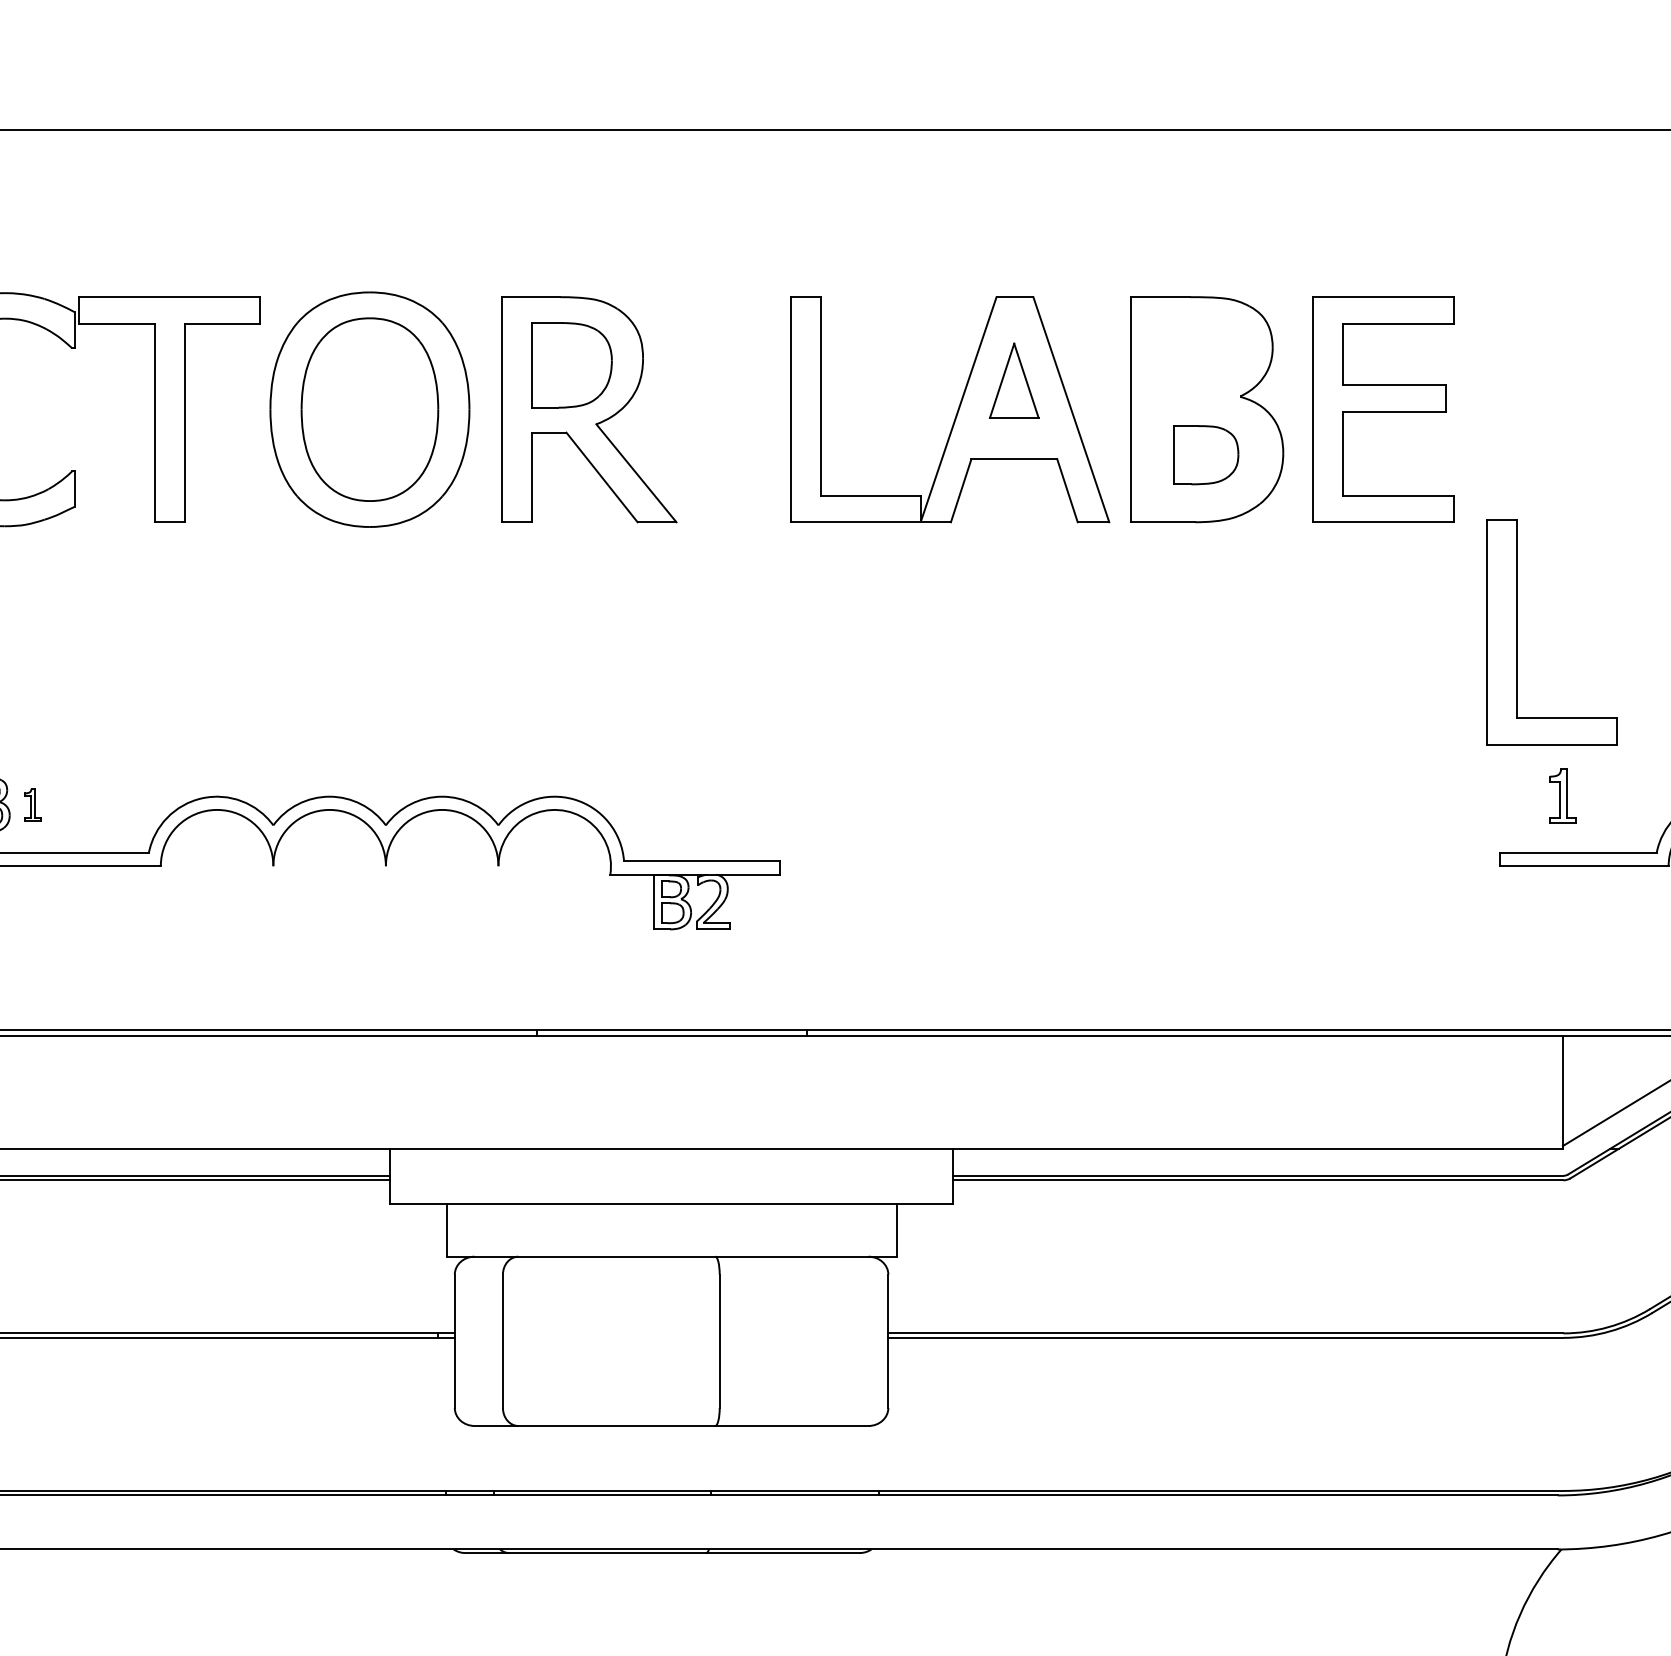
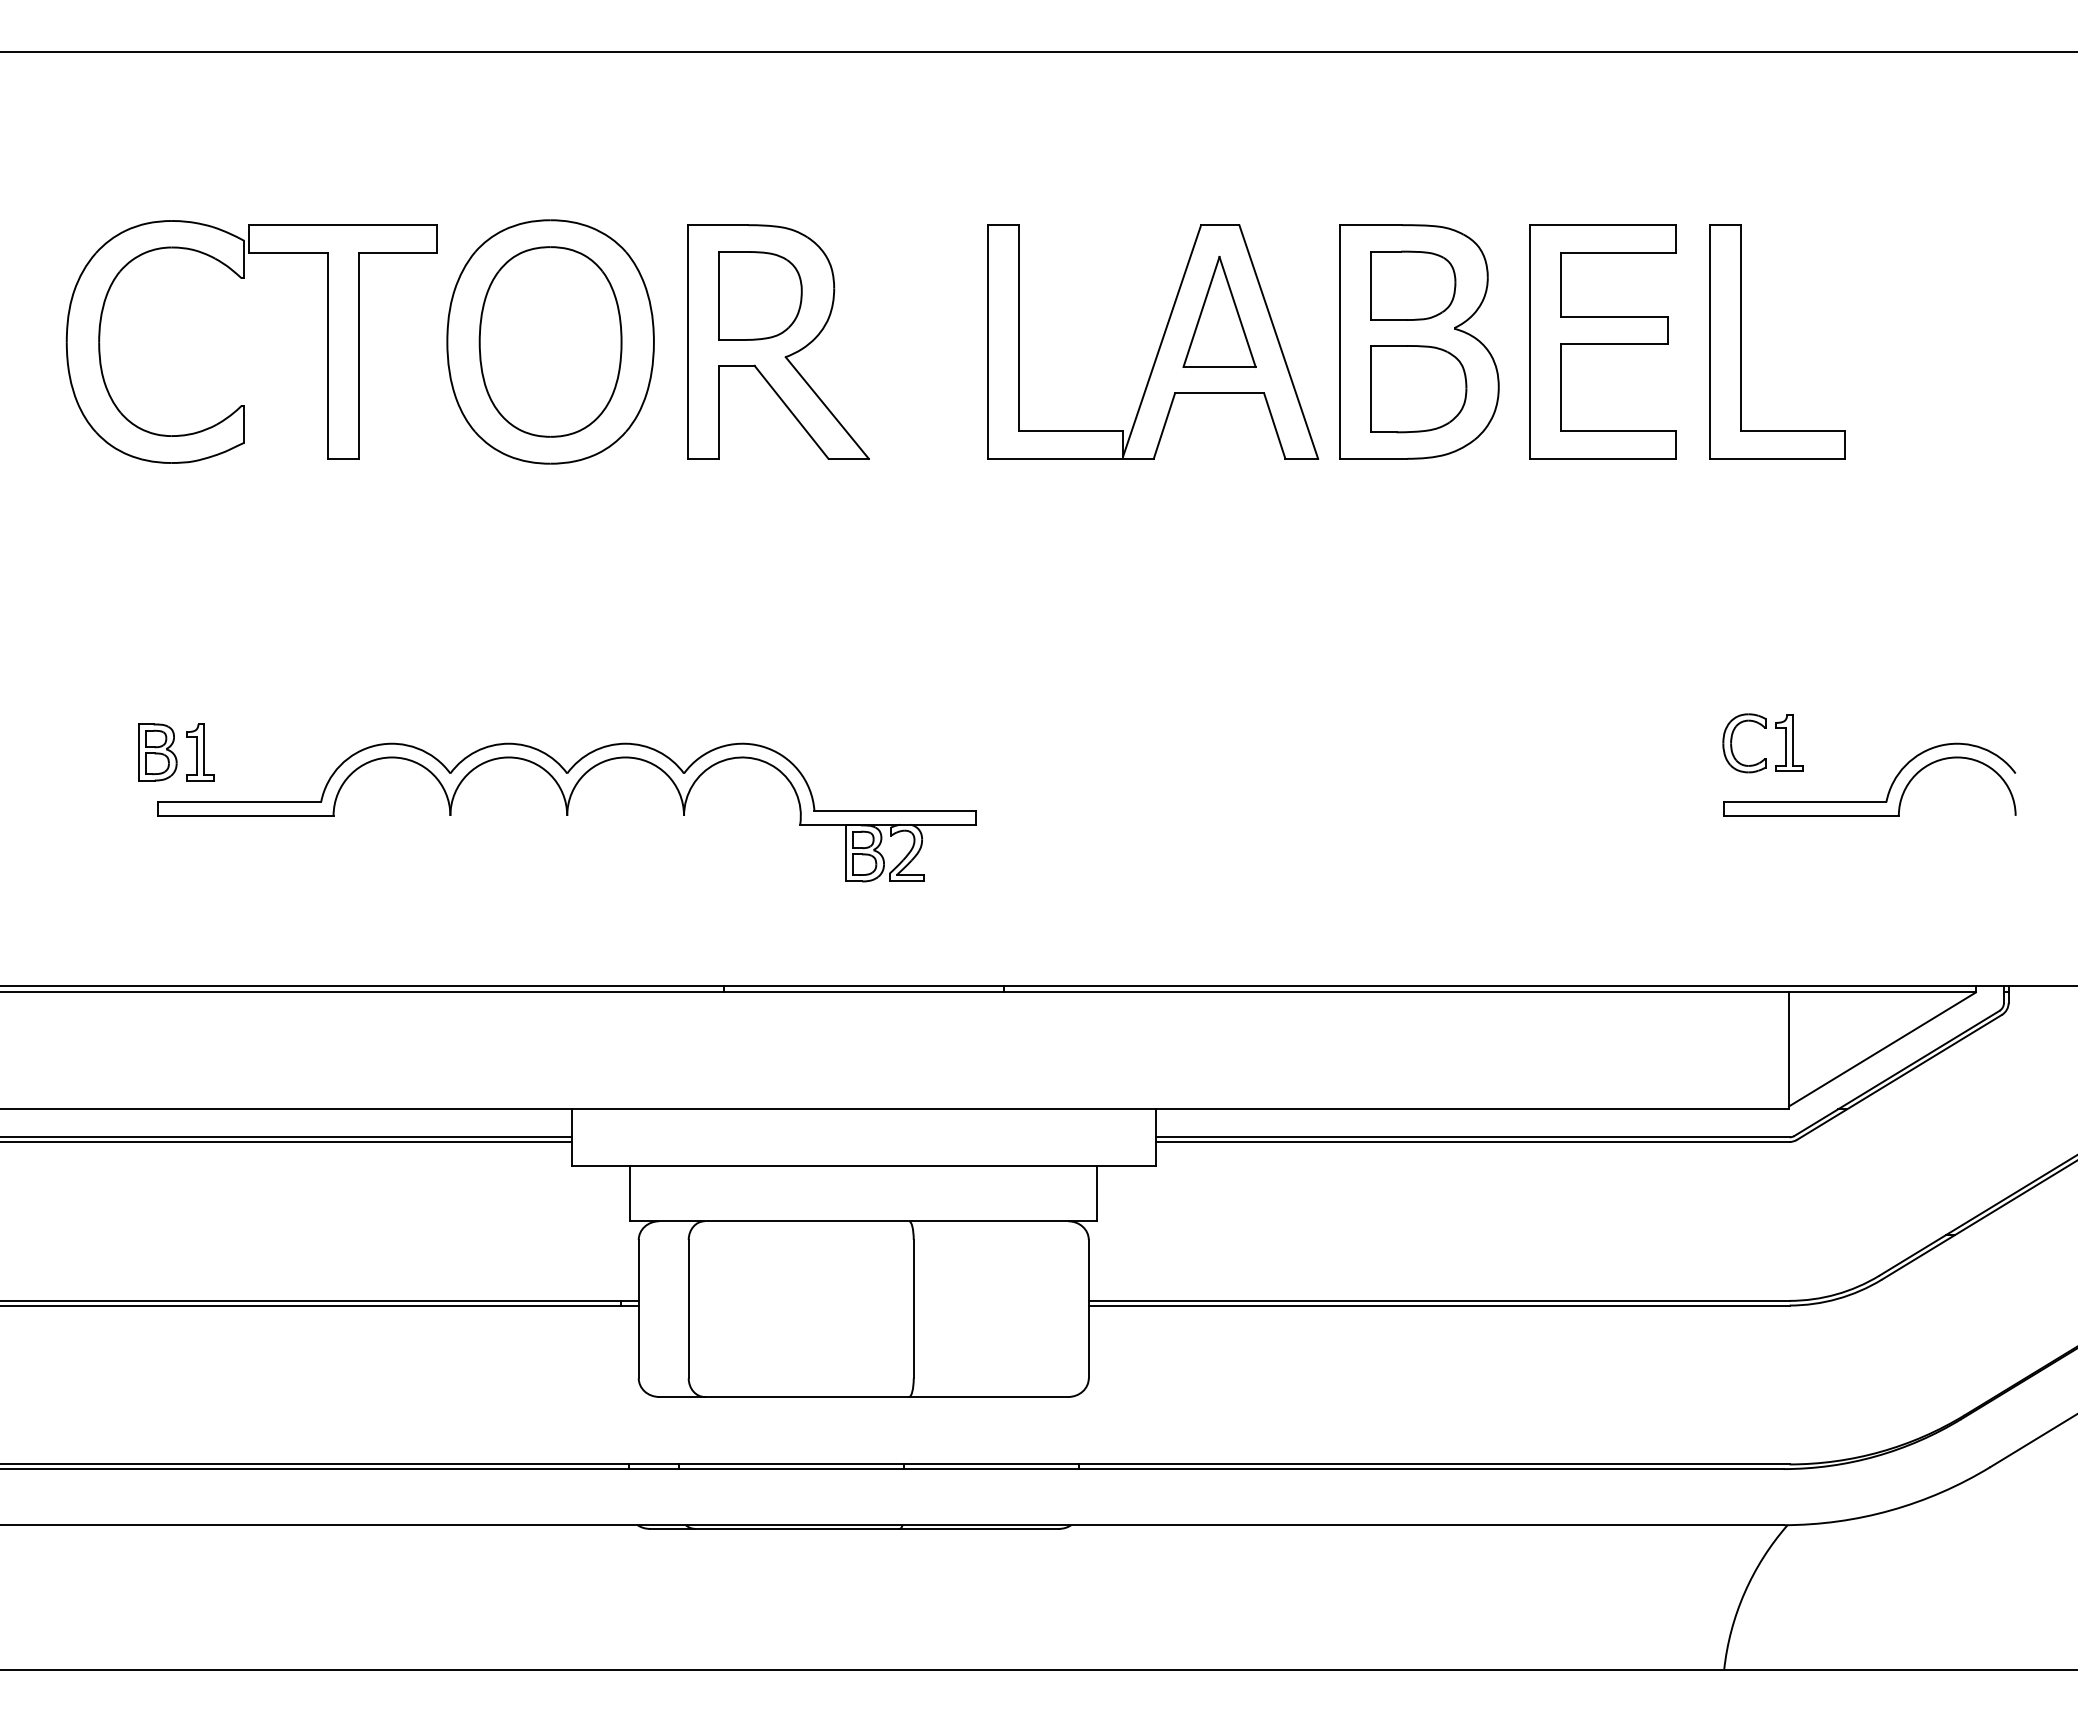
part: (1201, 355) -> (1413, 285), added
part: (1014, 380) -> (1219, 311), size x1.43
part: (1205, 455) -> (1418, 389), size x1.43
part: (1517, 631) -> (1741, 341), moved
part: (1508, 793) -> (1732, 740), added
part: (32, 805) -> (200, 752), size x1.67

